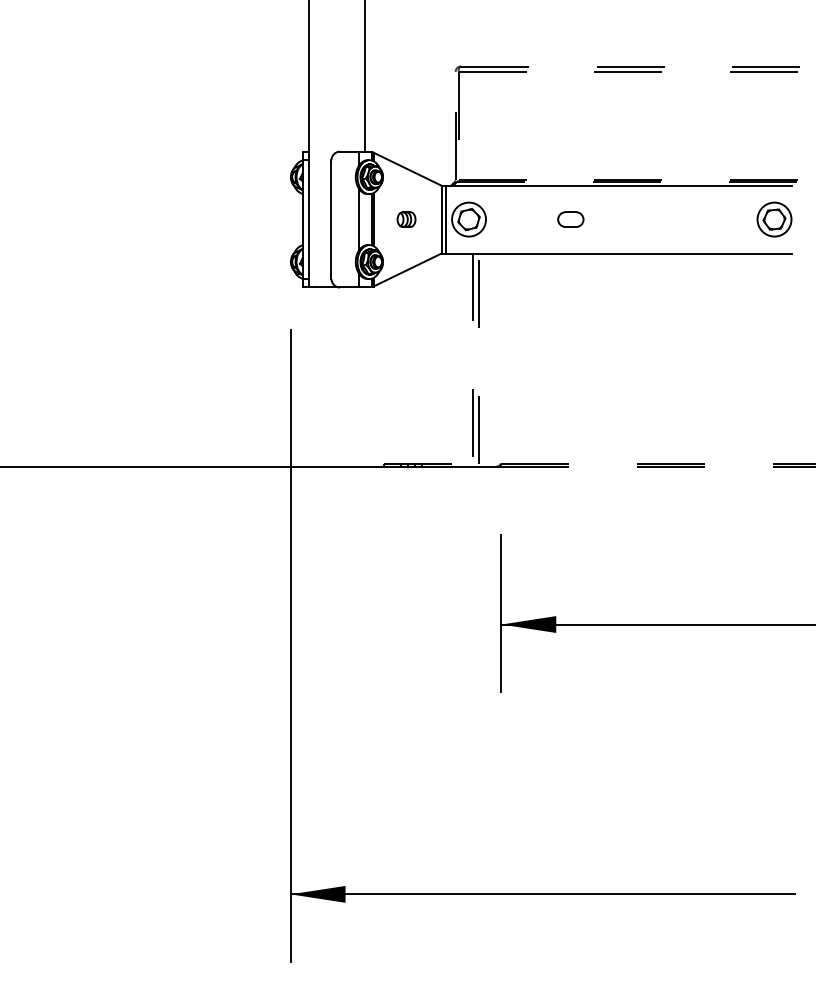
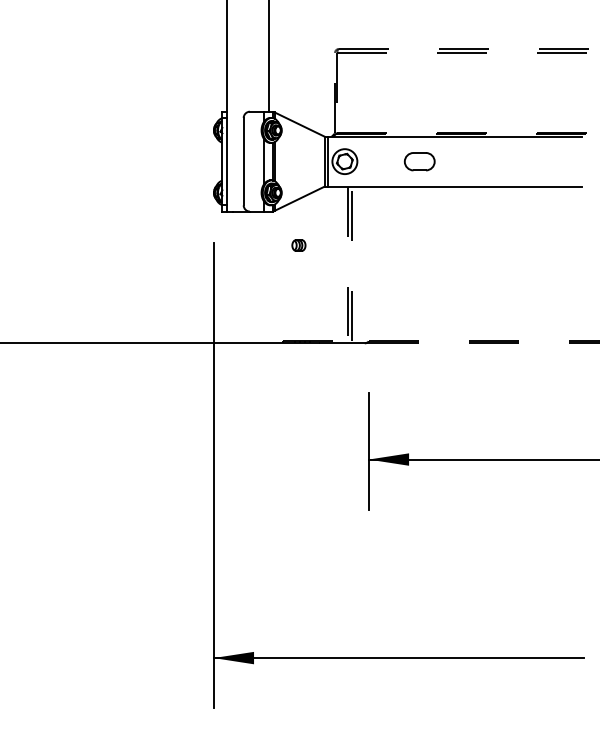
part: (406, 219) -> (298, 245), moved
part: (570, 219) -> (419, 161), size x1.6
part: (774, 219) -> (569, 161), removed

